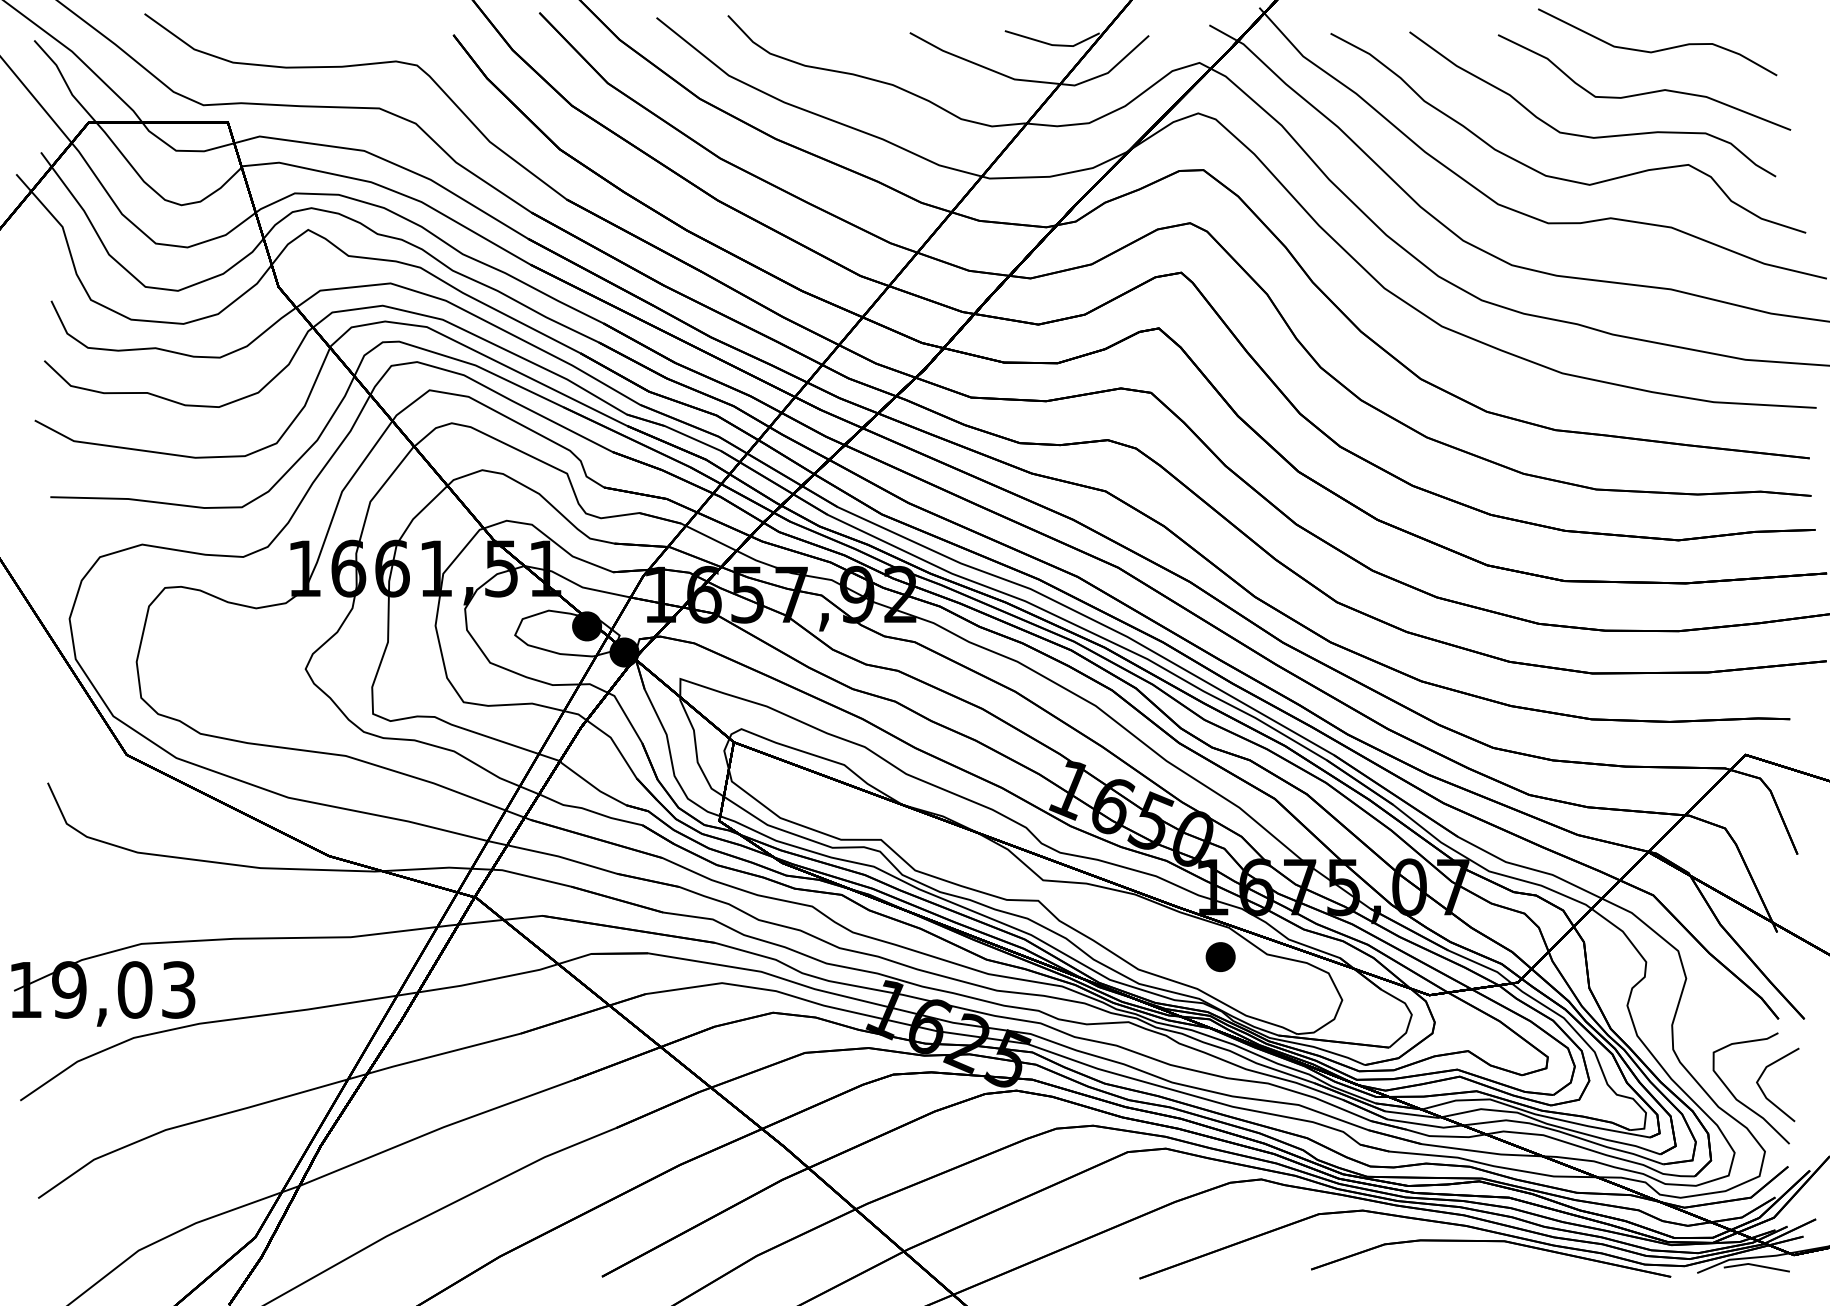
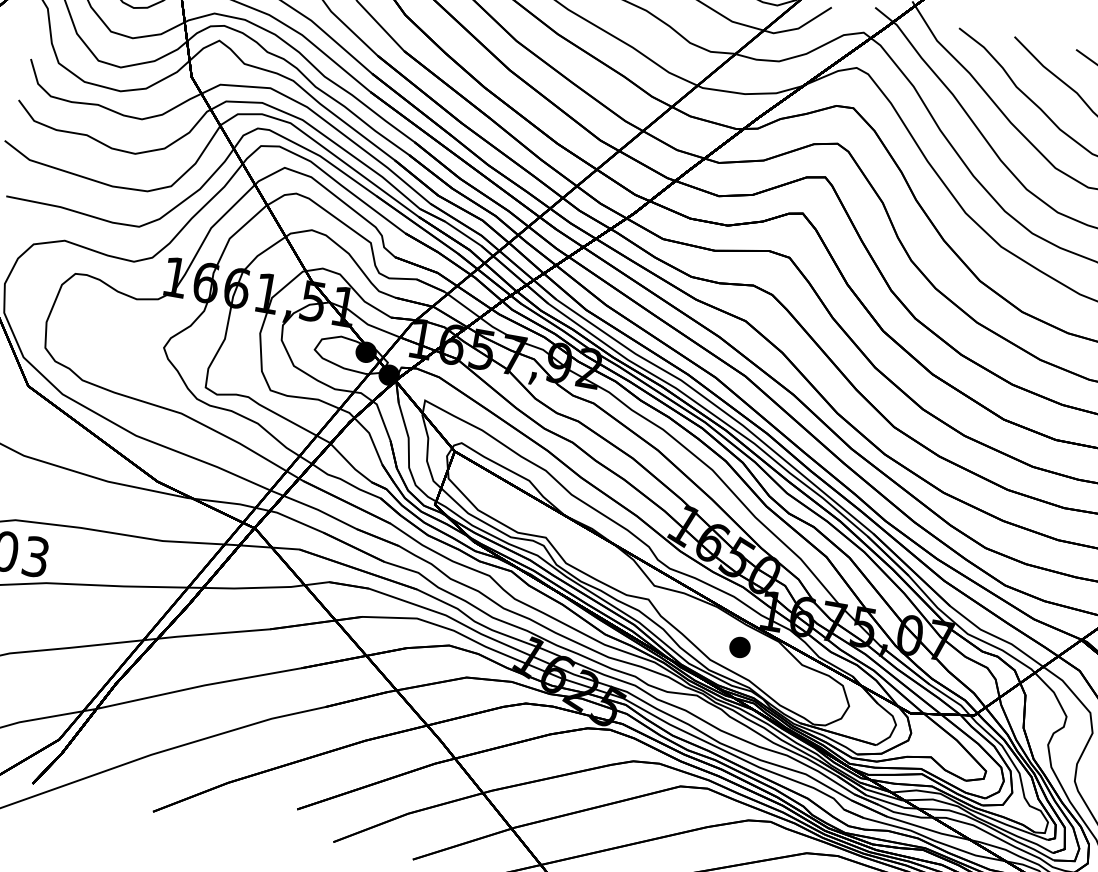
part: (1220, 956) -> (739, 647), moved

